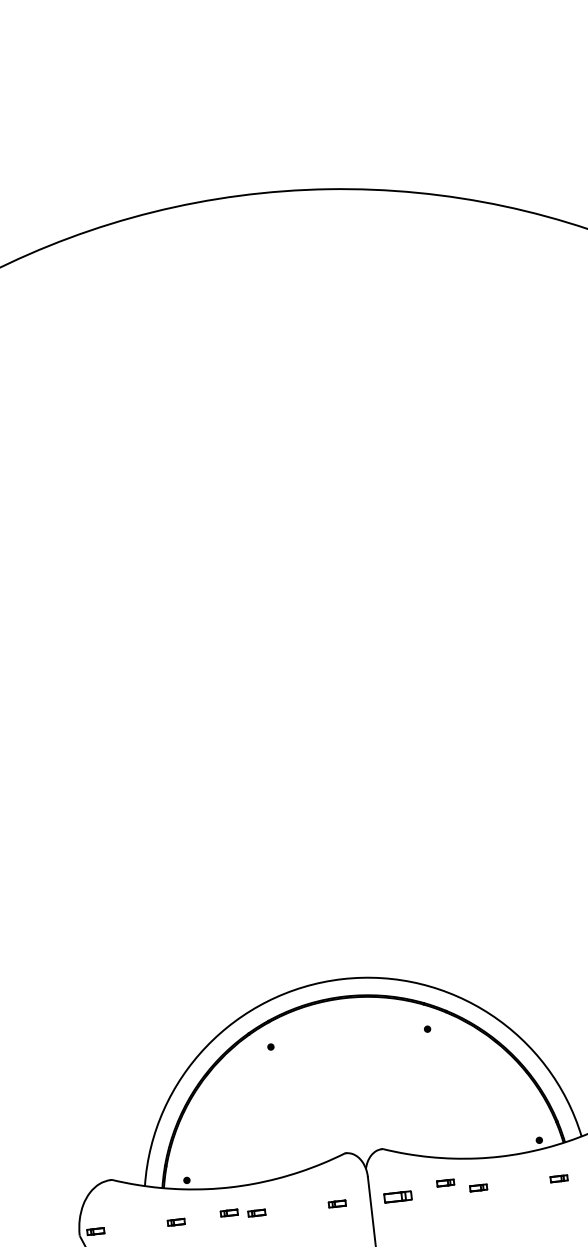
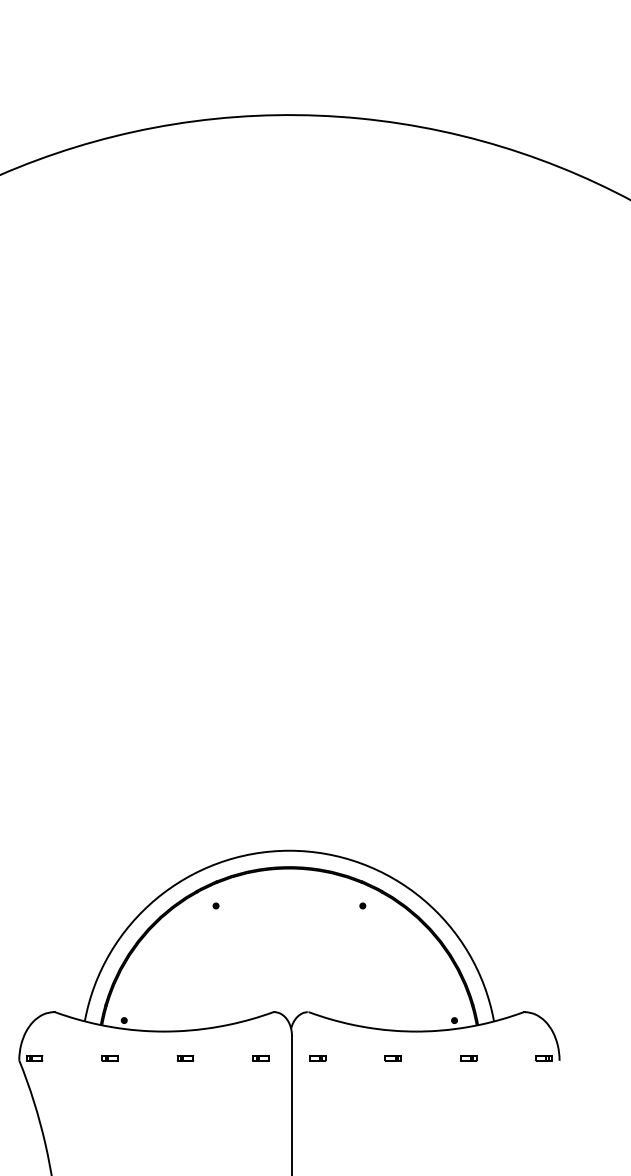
part: (444, 1183) -> (362, 1050), removed
part: (397, 1197) -> (317, 1058), size x0.62
part: (228, 1213) -> (159, 1055), removed

